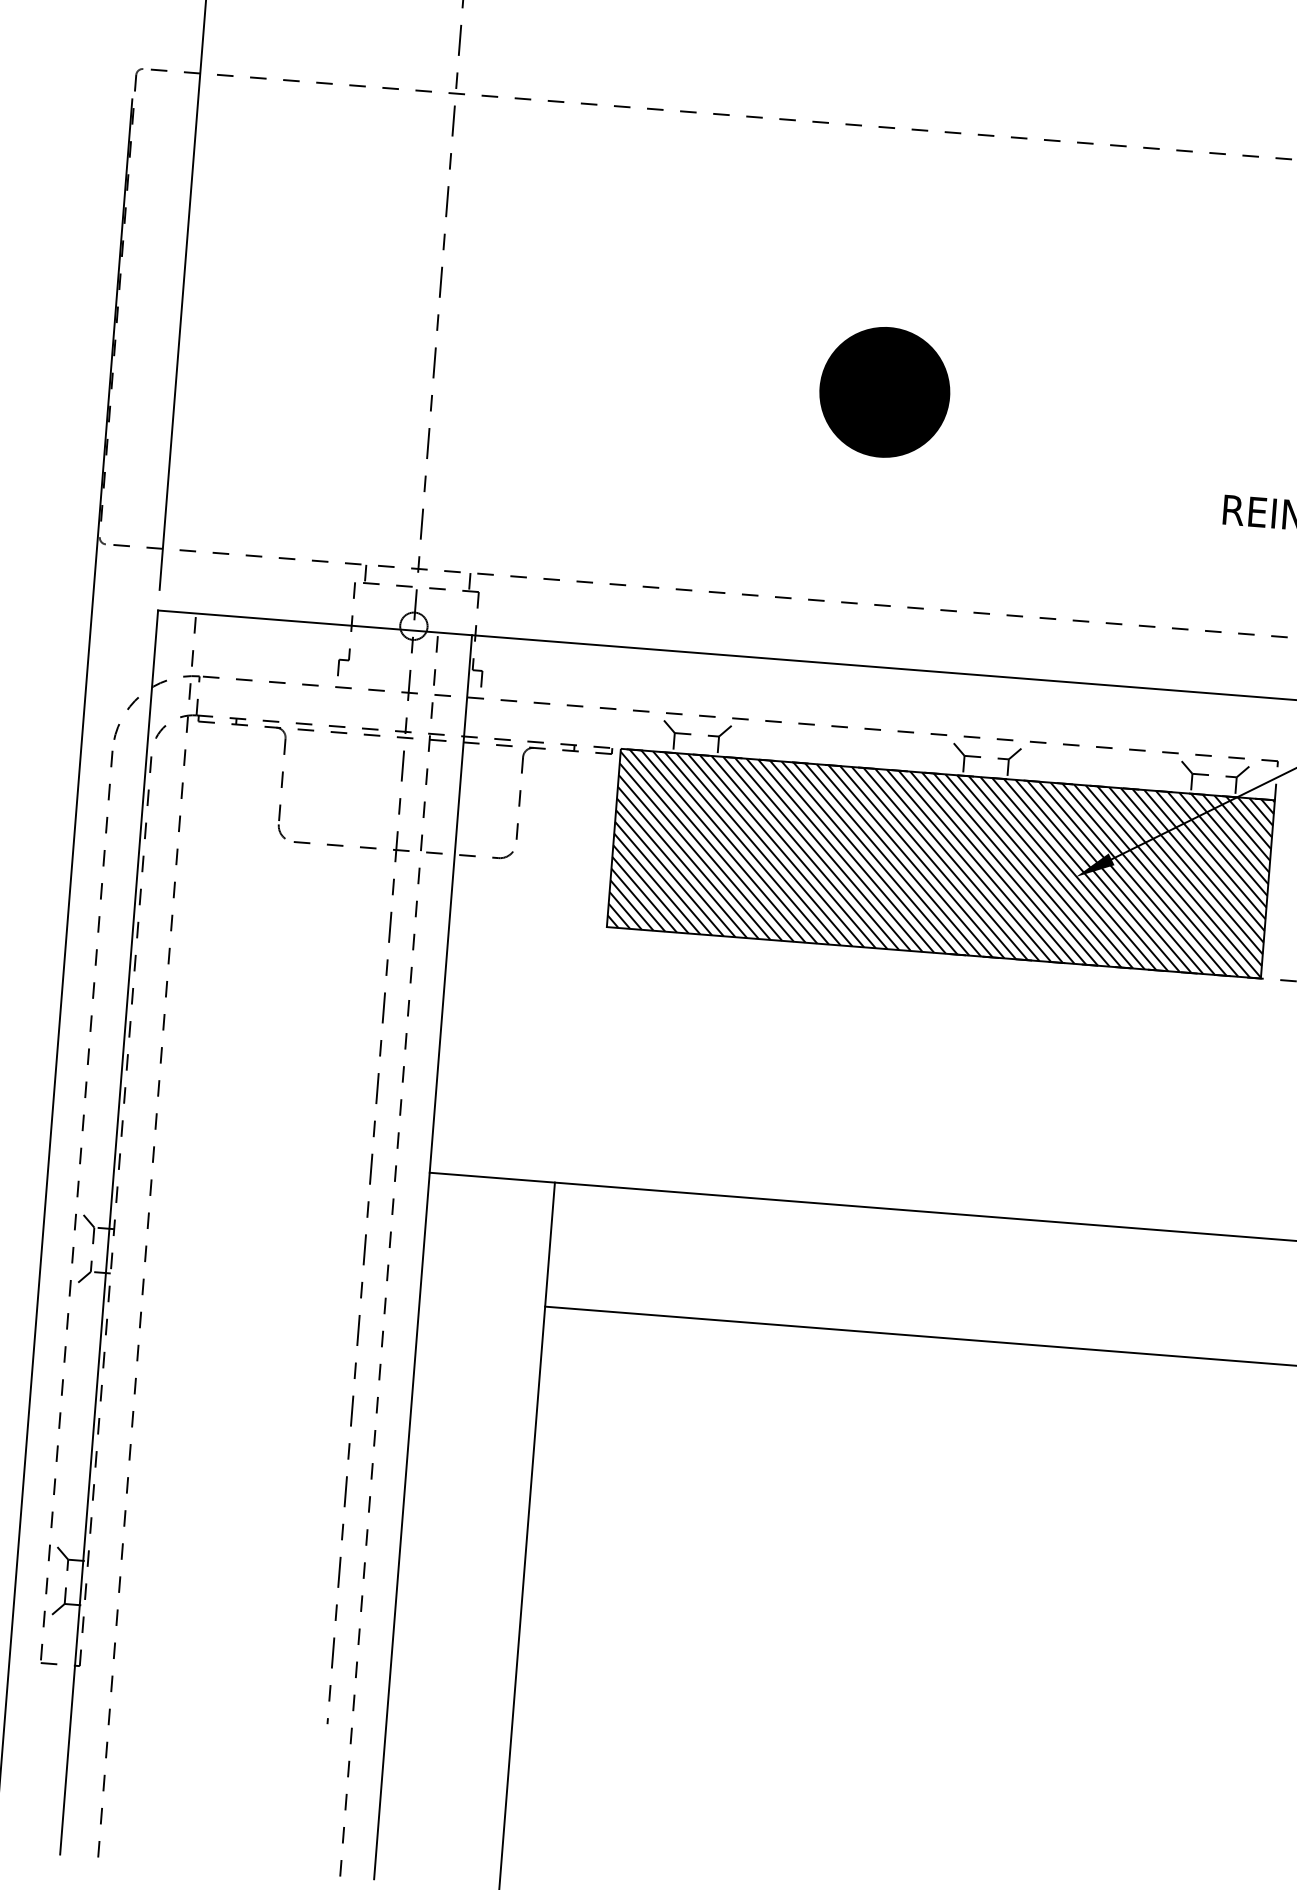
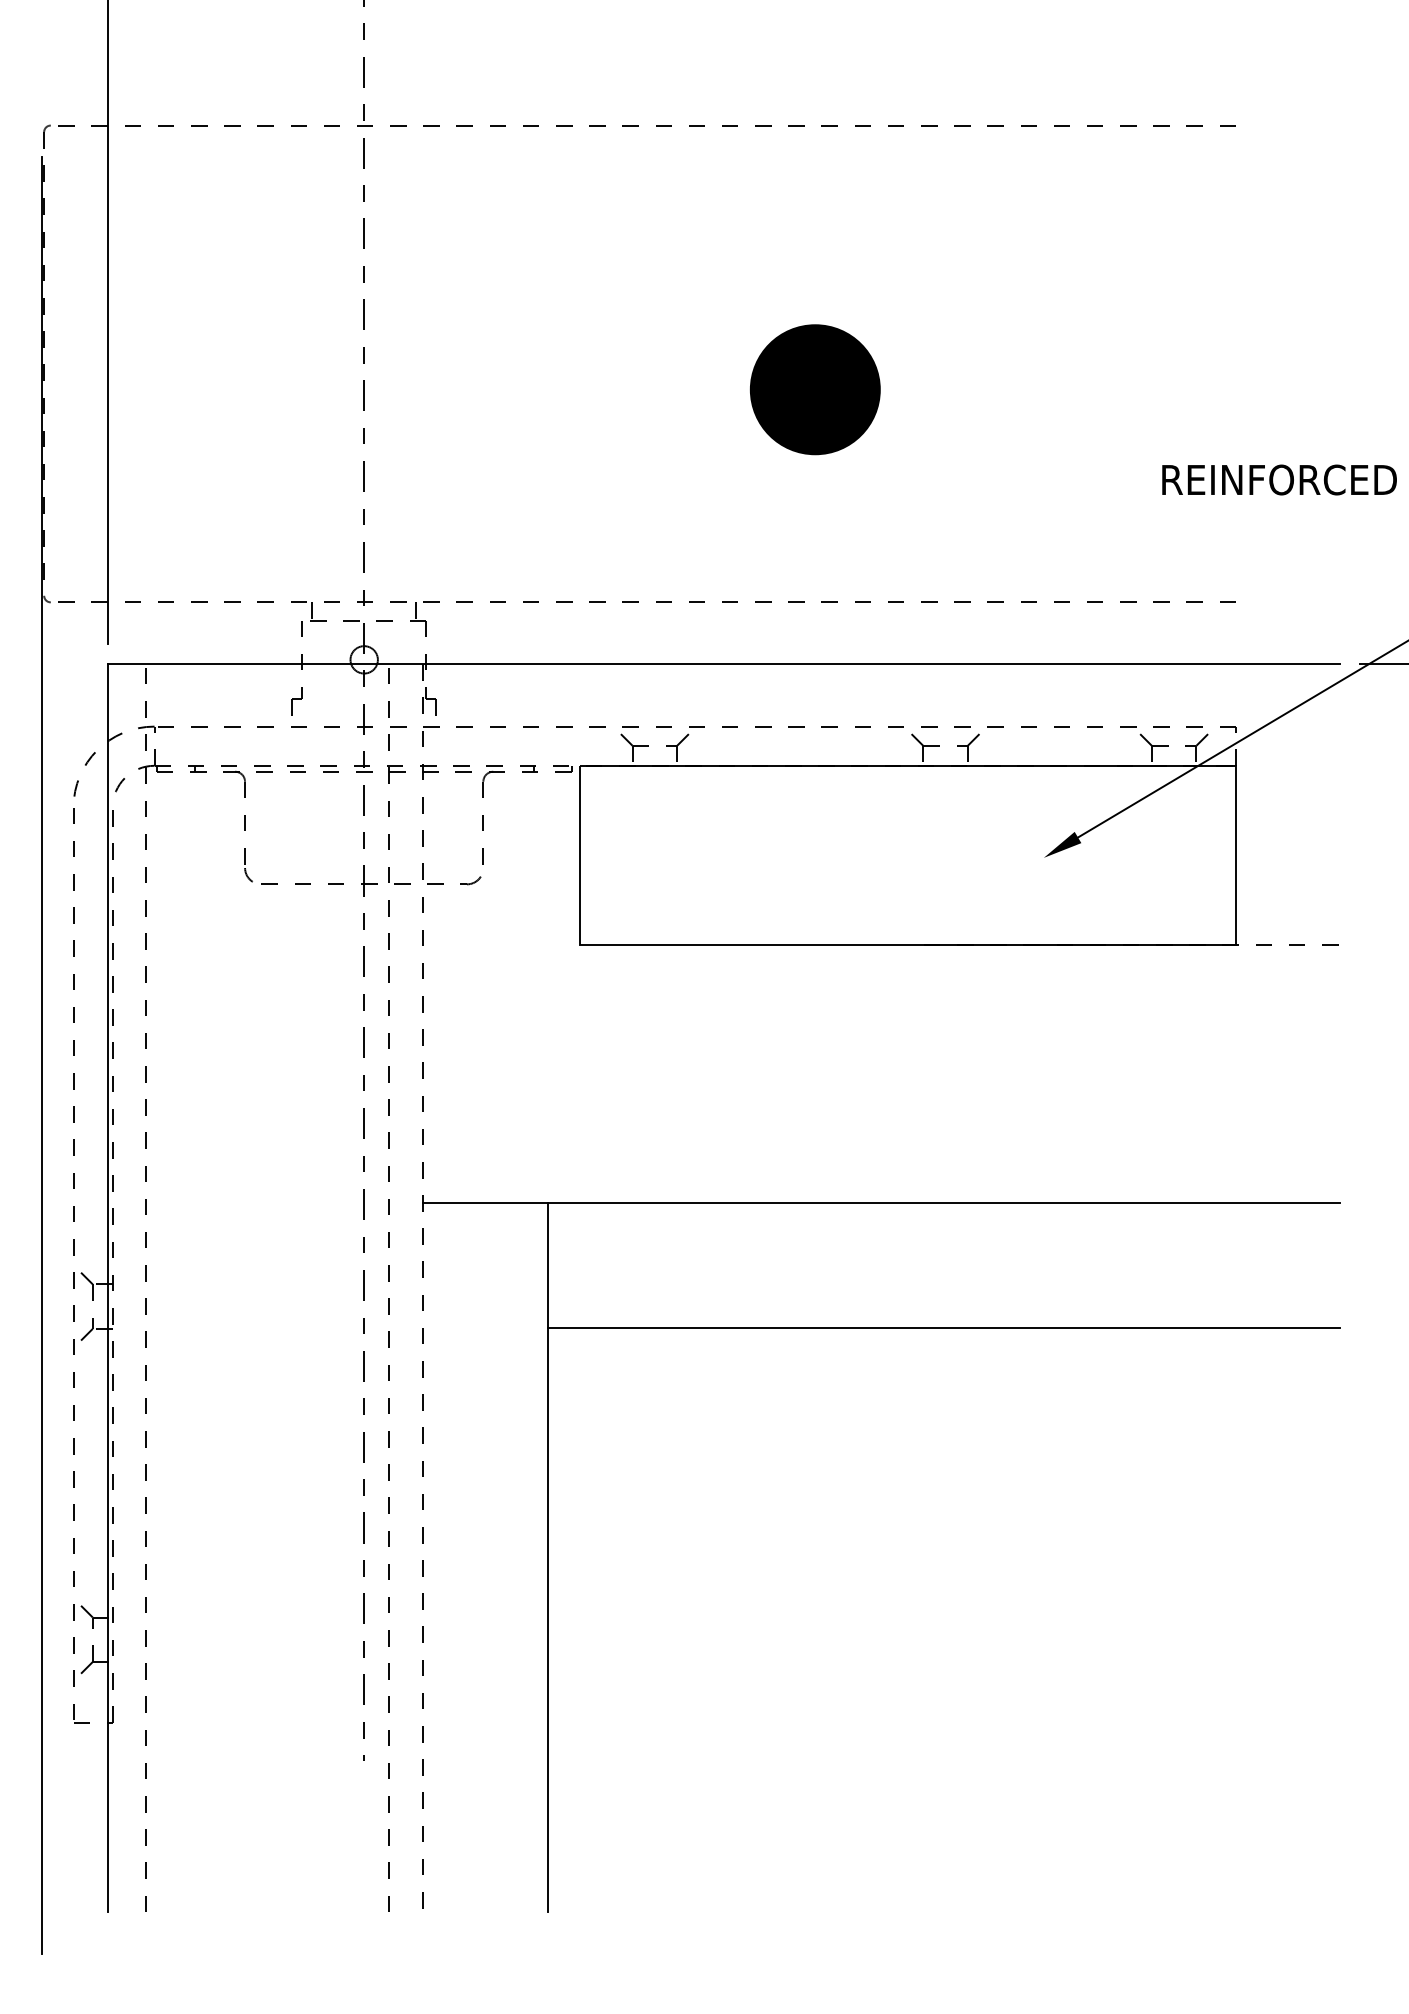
hatch: (941, 863) -> (908, 854), removed
line: (422, 1257) -> (422, 1288), solid -> dashed

